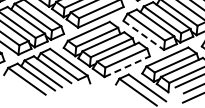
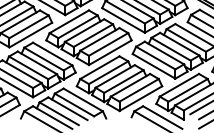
line: (144, 35) -> (154, 66), dashed -> solid
line: (126, 66) -> (140, 98), dashed -> solid

